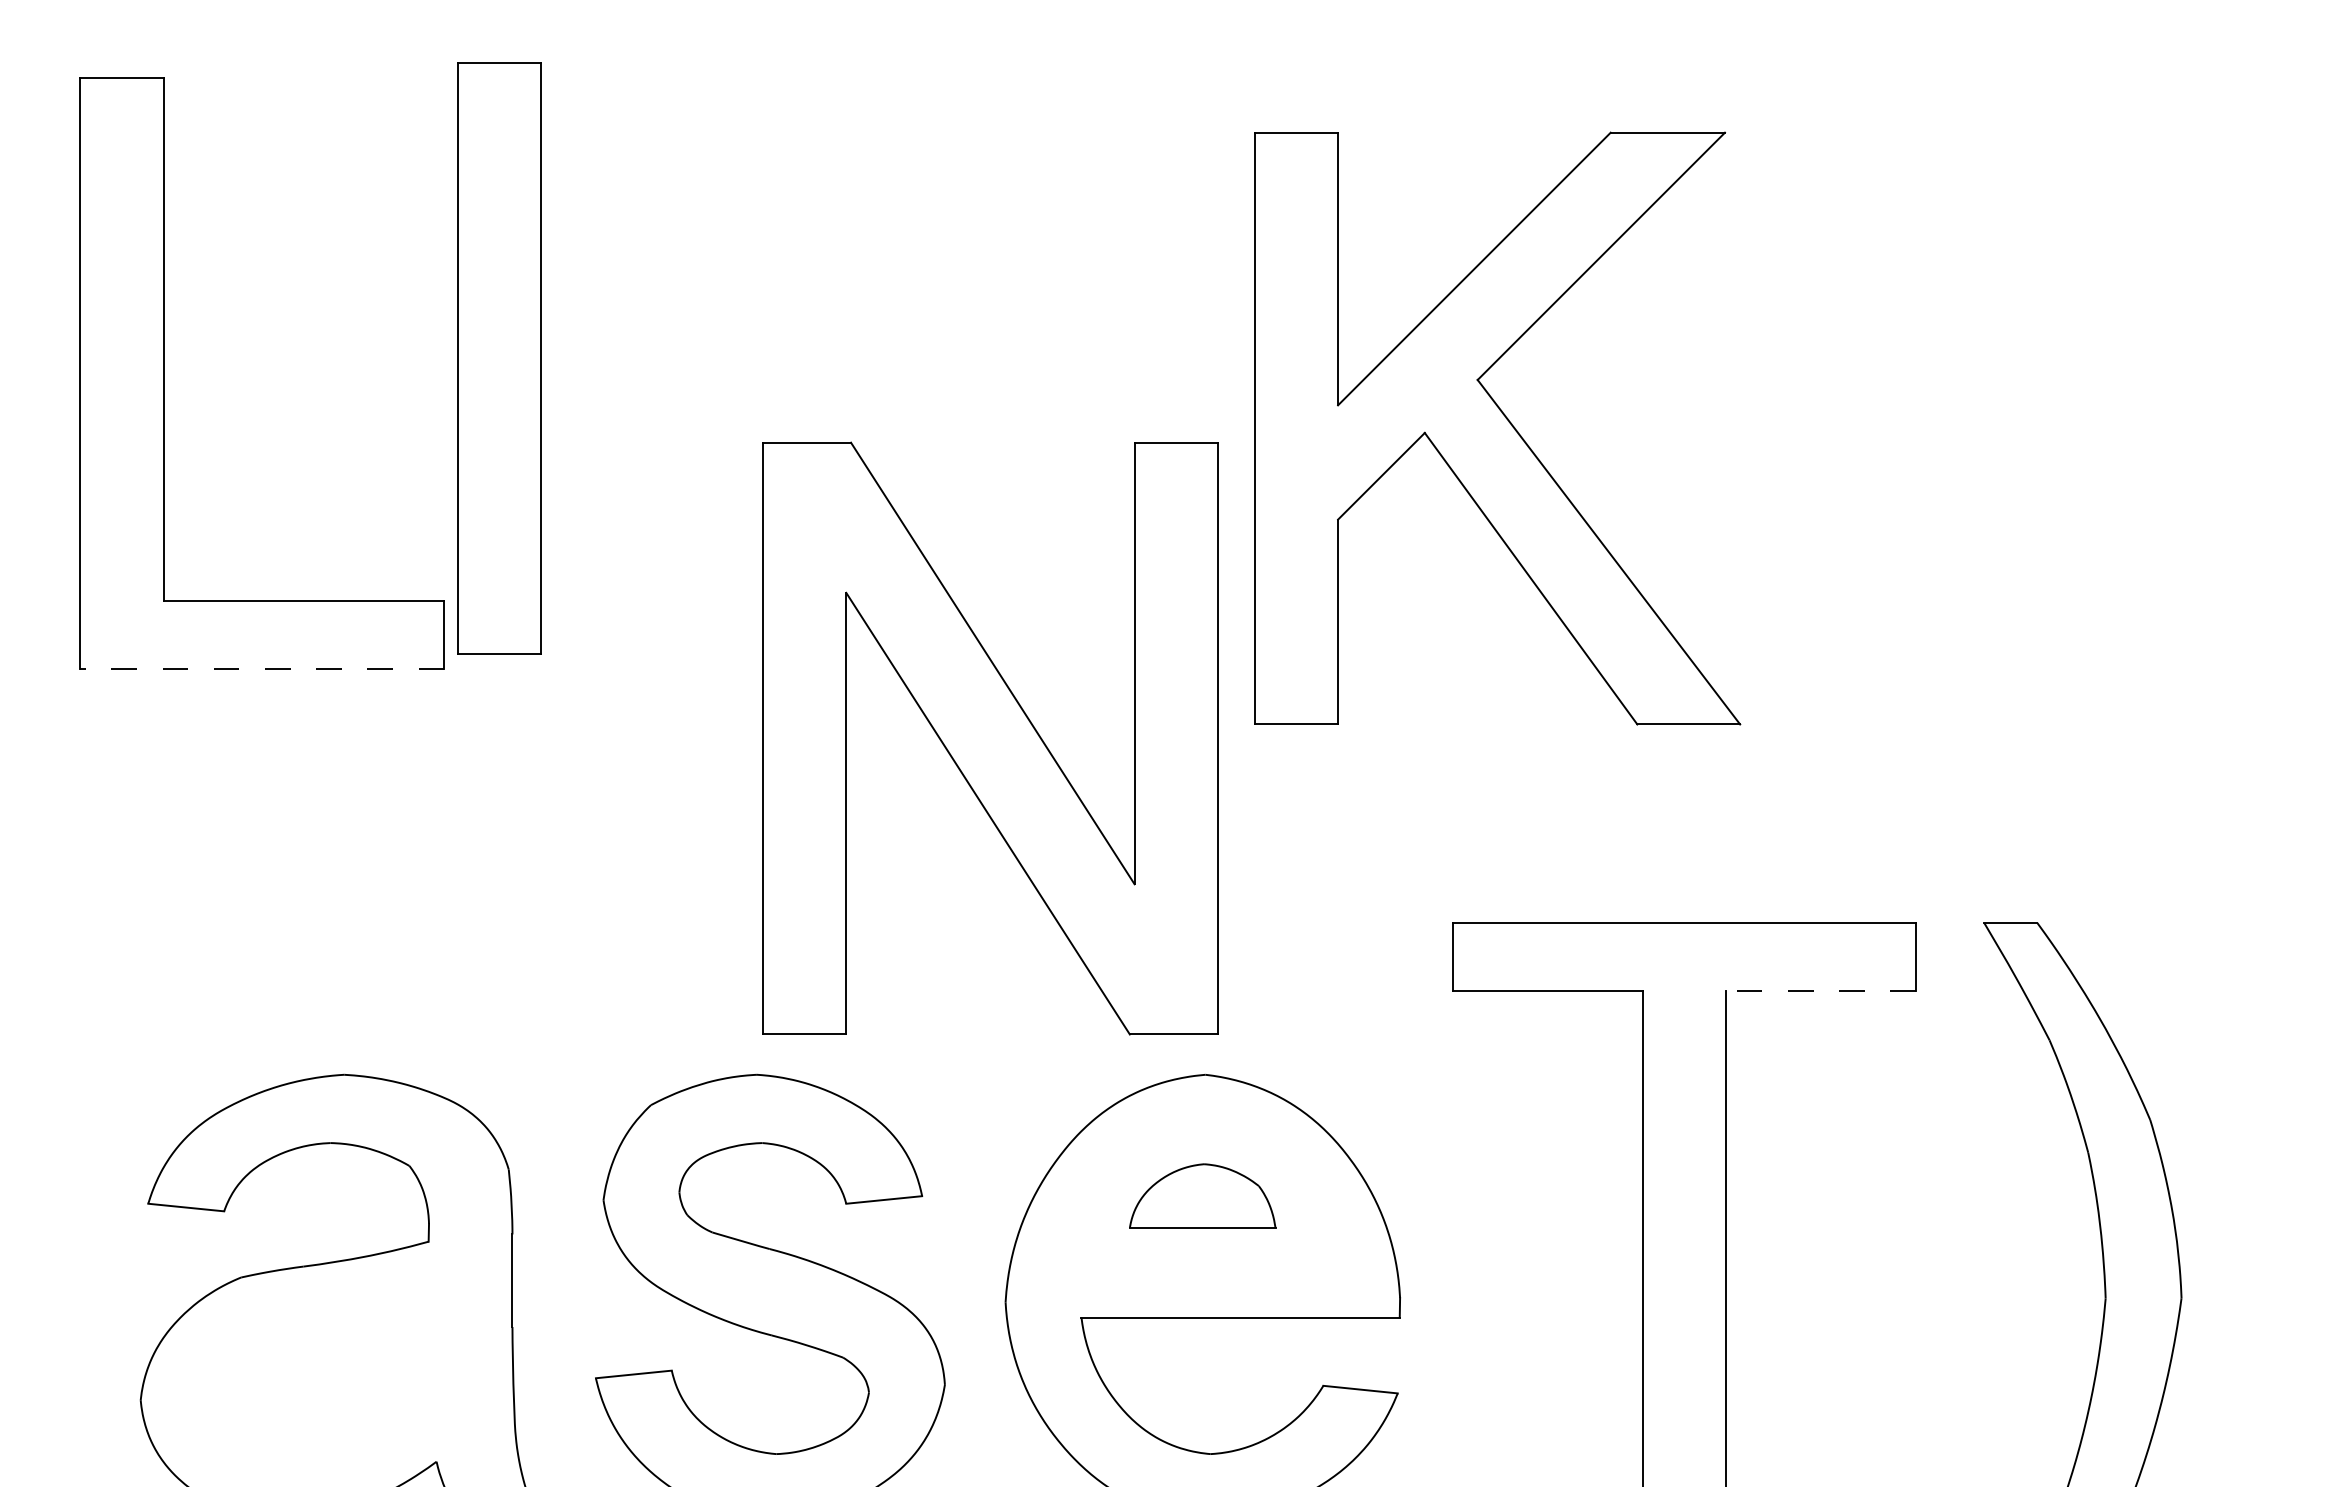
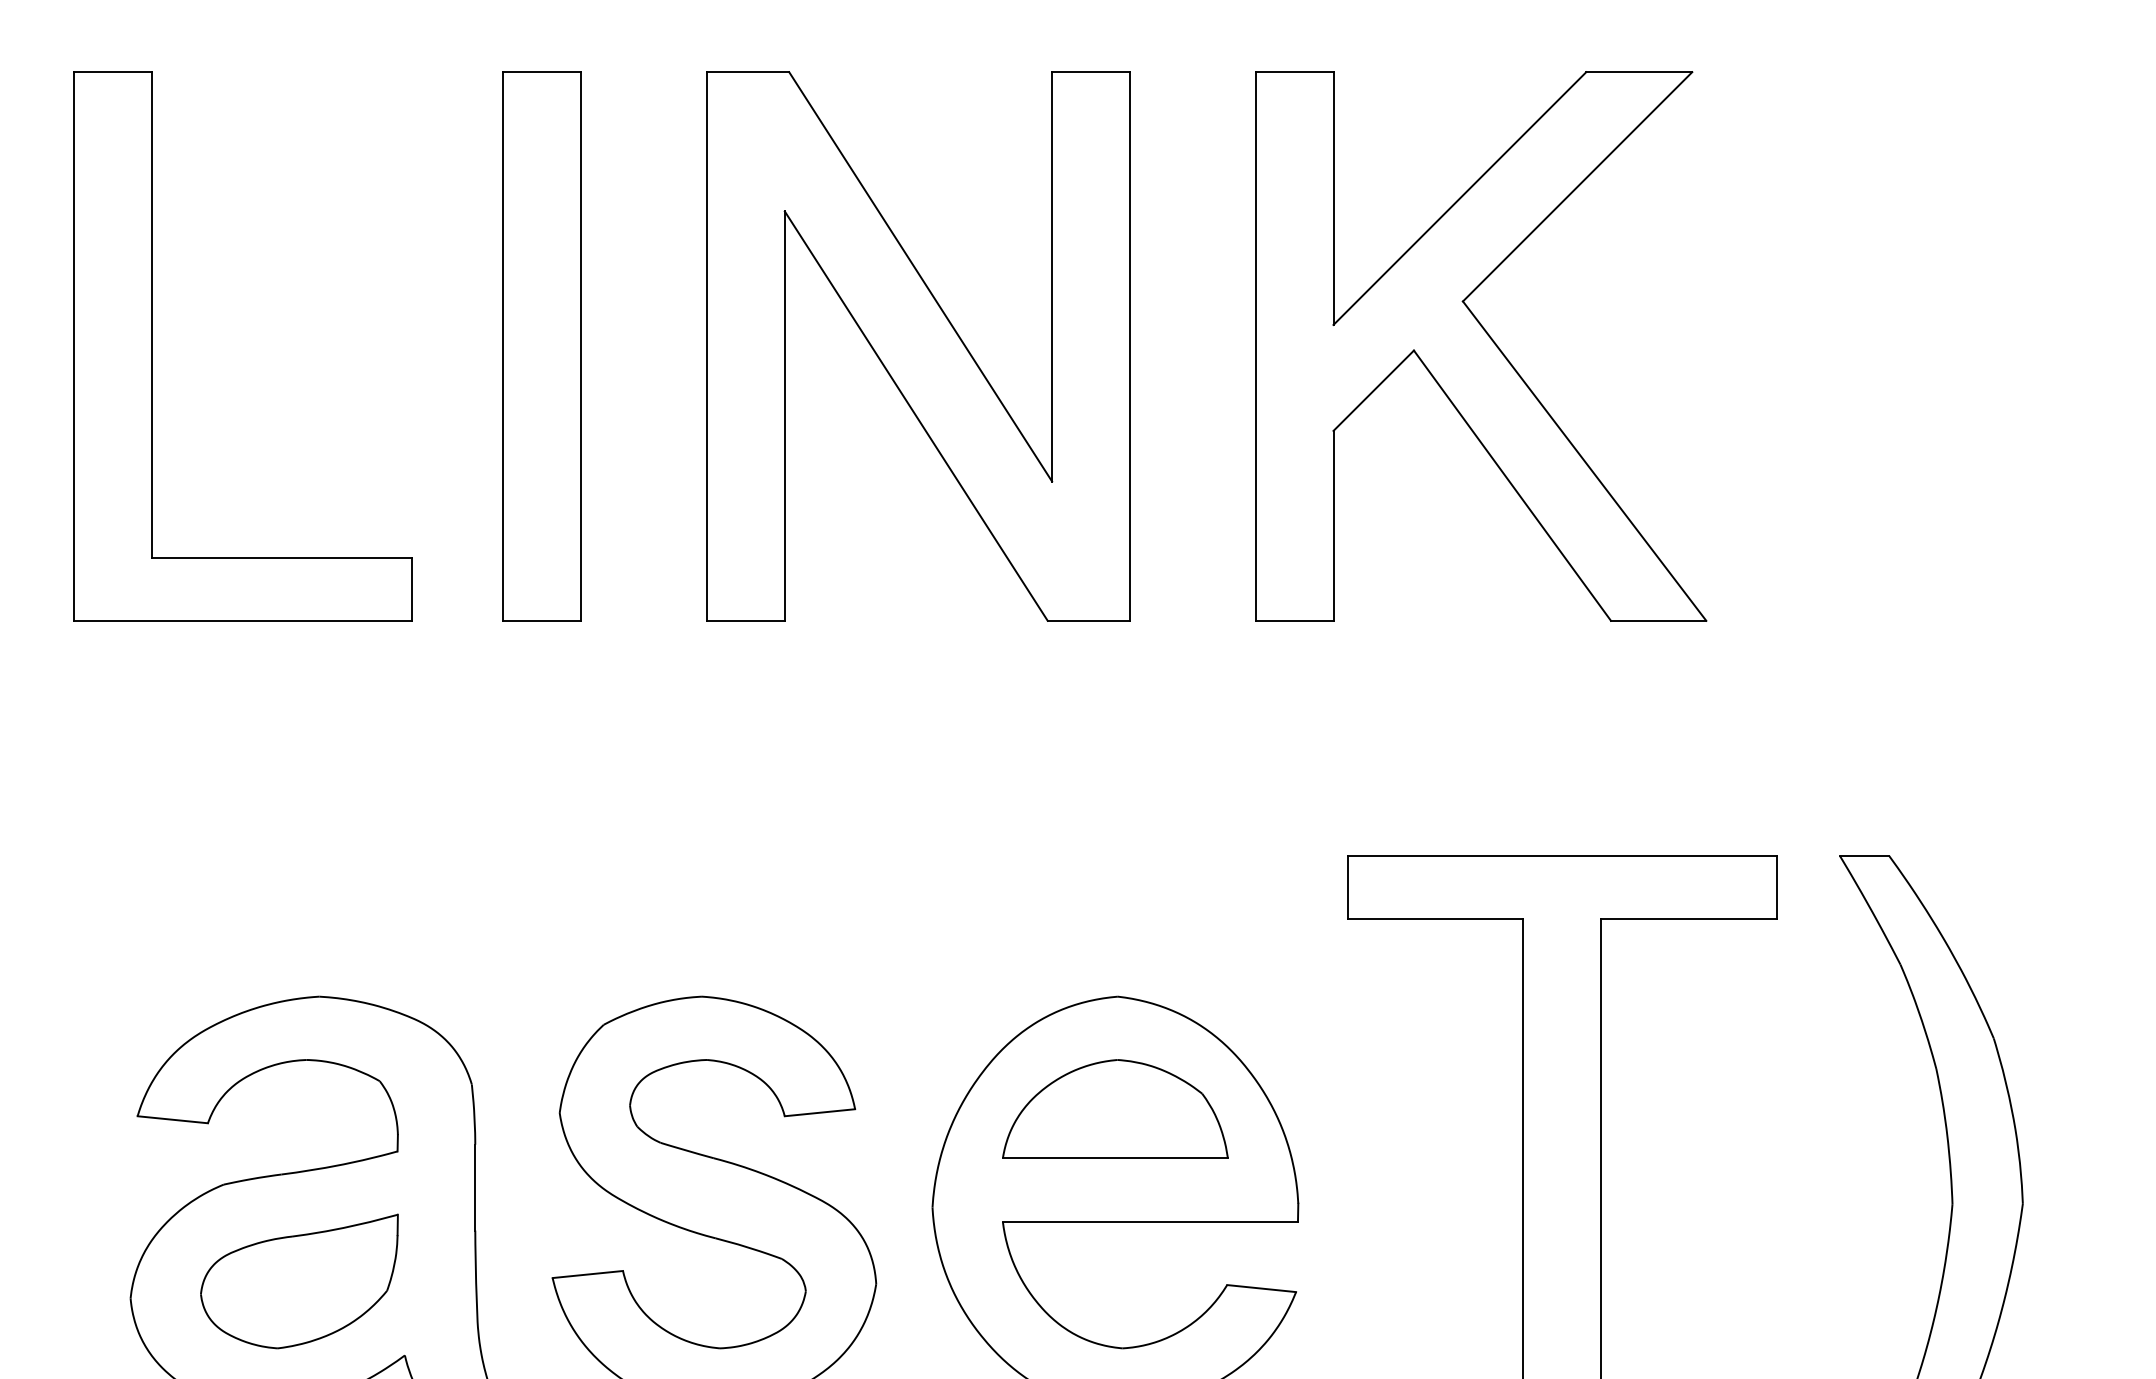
part: (499, 358) -> (542, 346), moved
part: (1497, 428) -> (1481, 346), moved
line: (261, 669) -> (242, 620), dashed -> solid
part: (990, 738) -> (918, 346), moved
line: (1821, 991) -> (1689, 919), dashed -> solid
part: (1202, 1195) -> (1115, 1108), size x1.67
part: (322, 1381) -> (299, 1281), added

